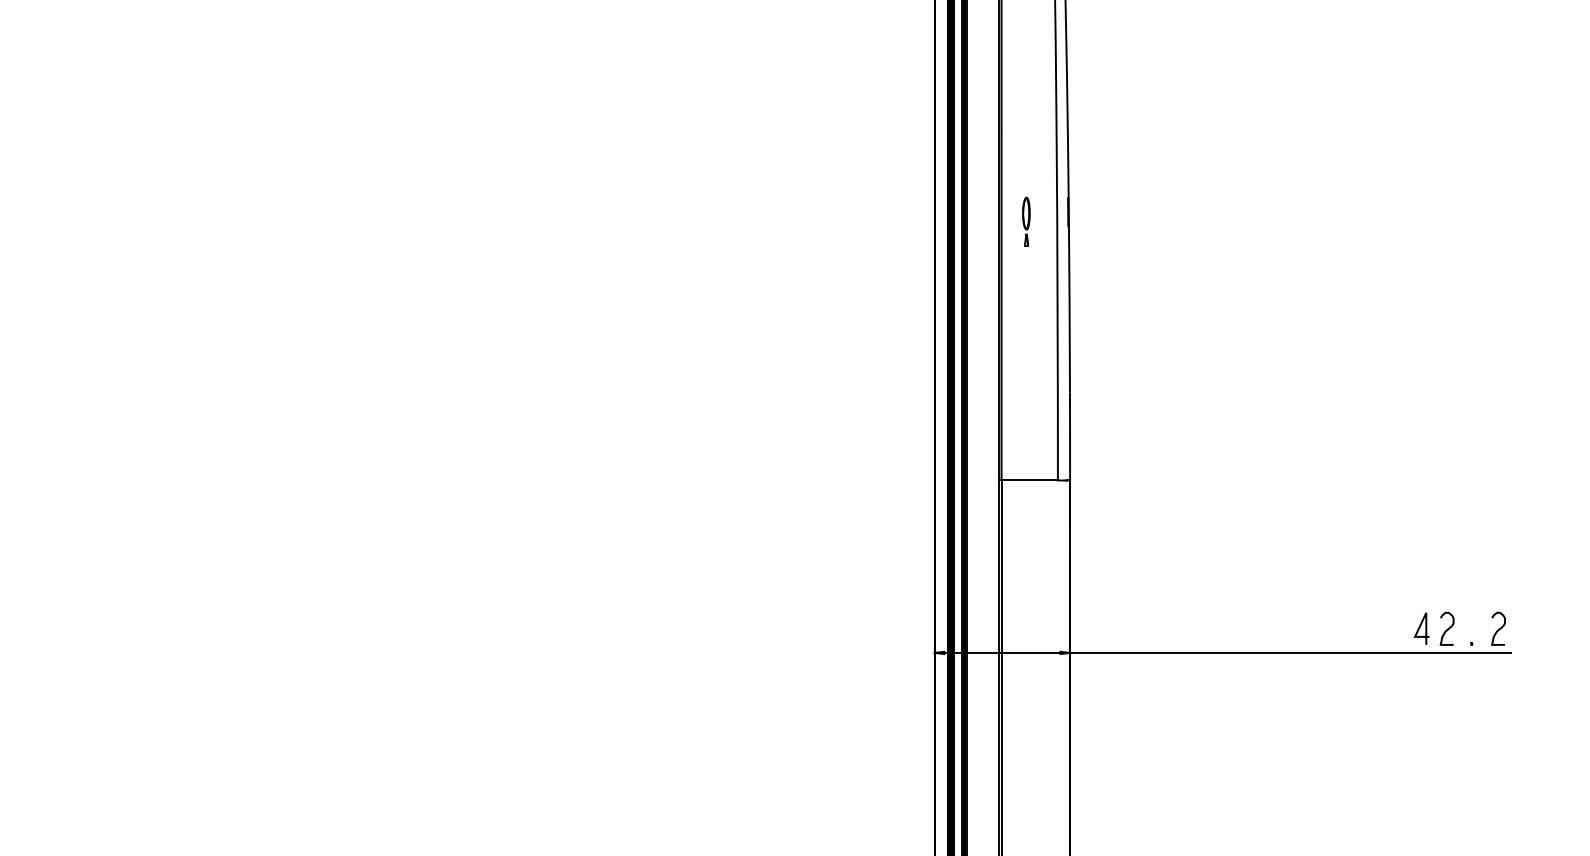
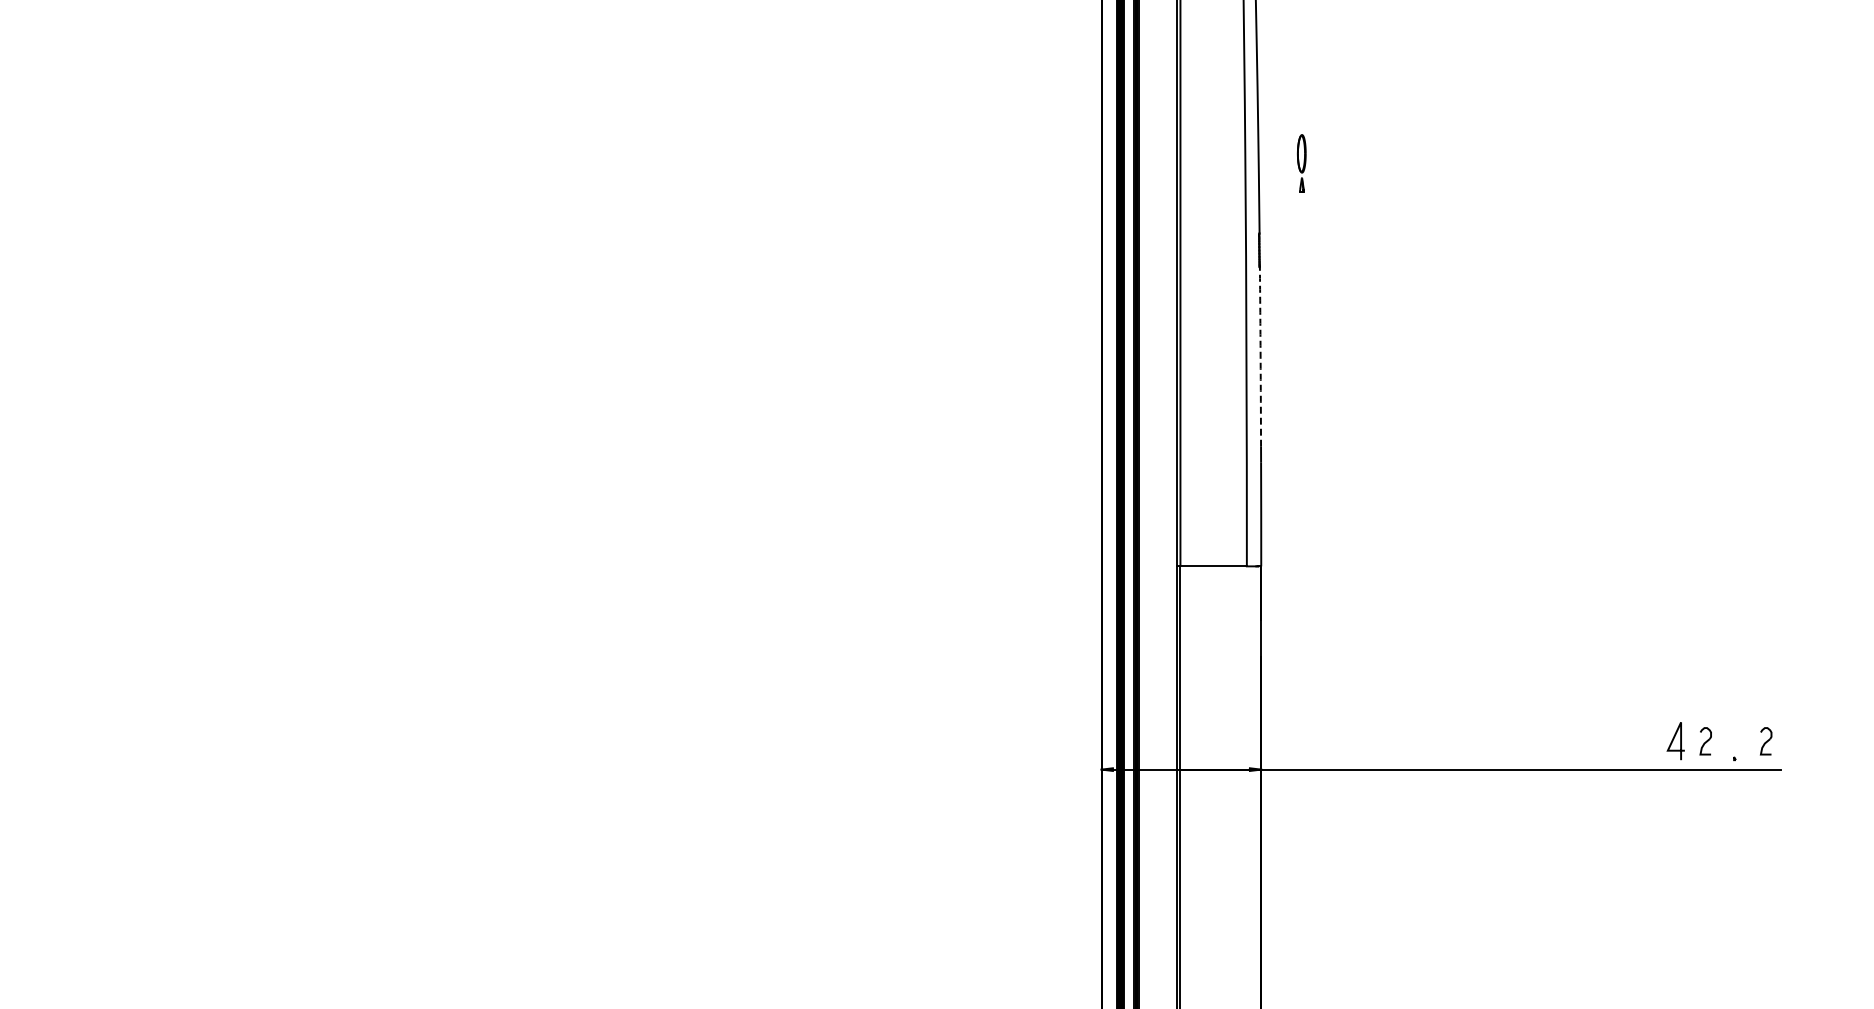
part: (1026, 221) -> (1301, 163), moved
arc: (1069, 303) -> (1260, 357), solid -> dashed
part: (1446, 629) -> (1705, 741), size x0.7
part: (1497, 629) -> (1765, 741), size x0.7

